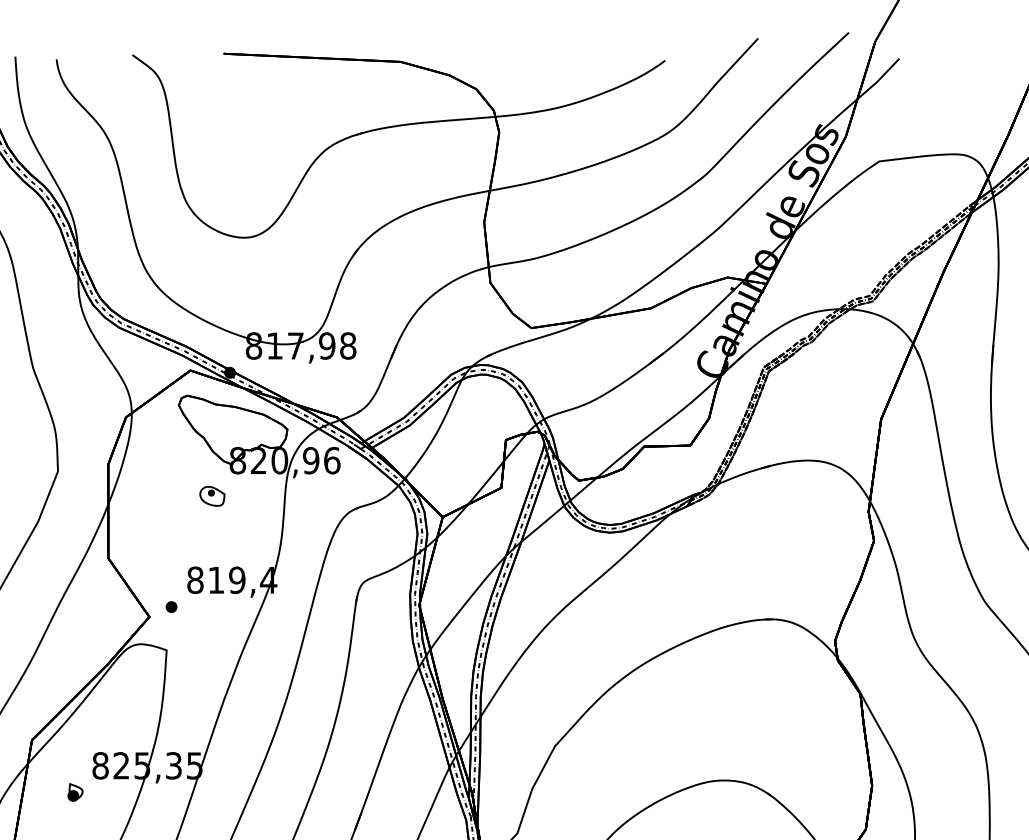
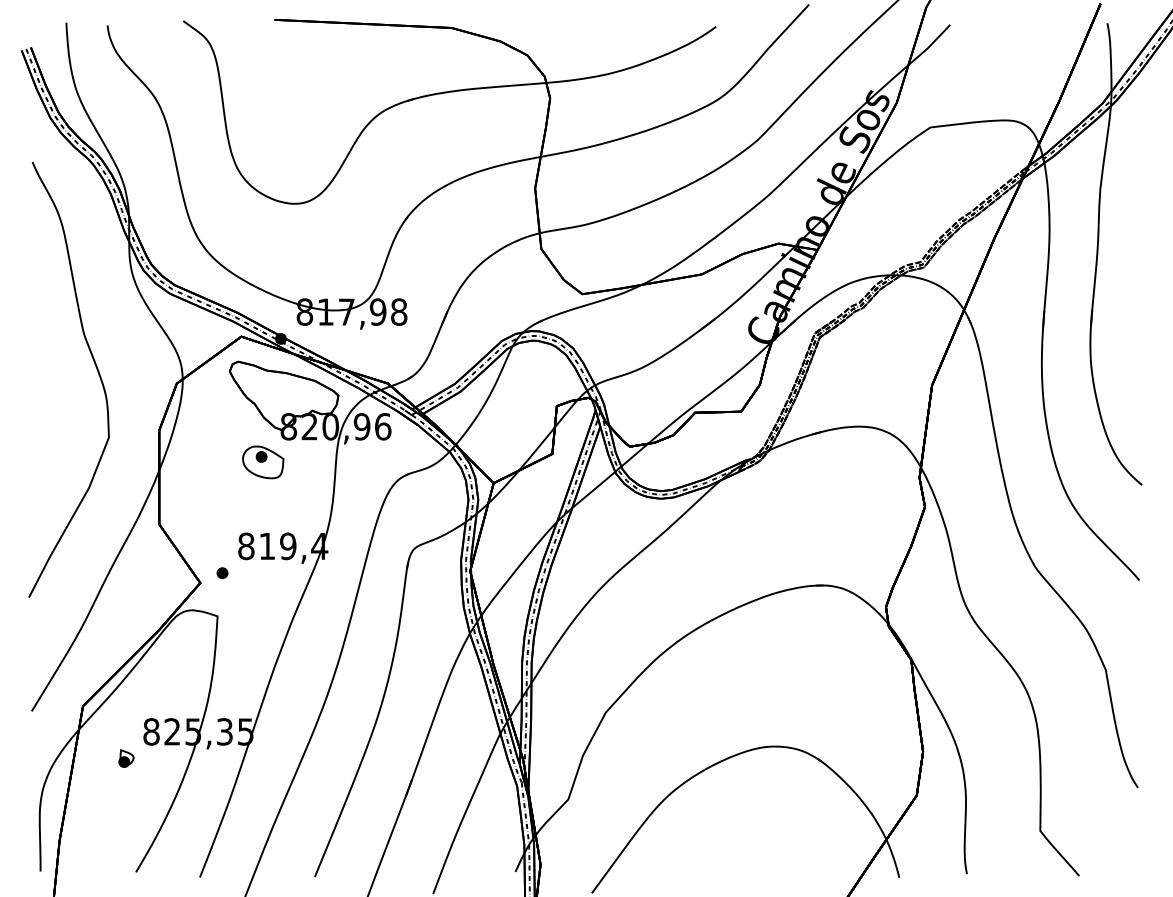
part: (212, 496) -> (263, 462), size x1.67

